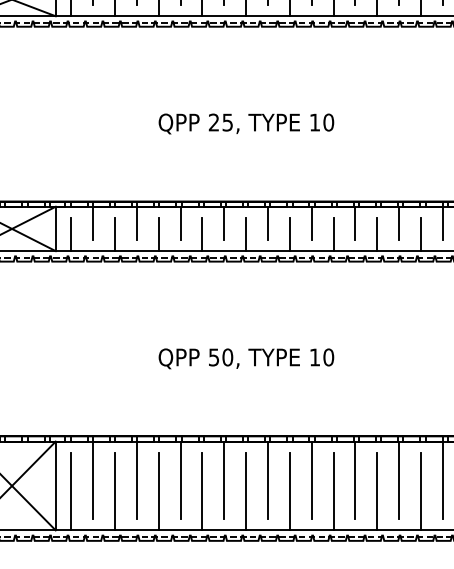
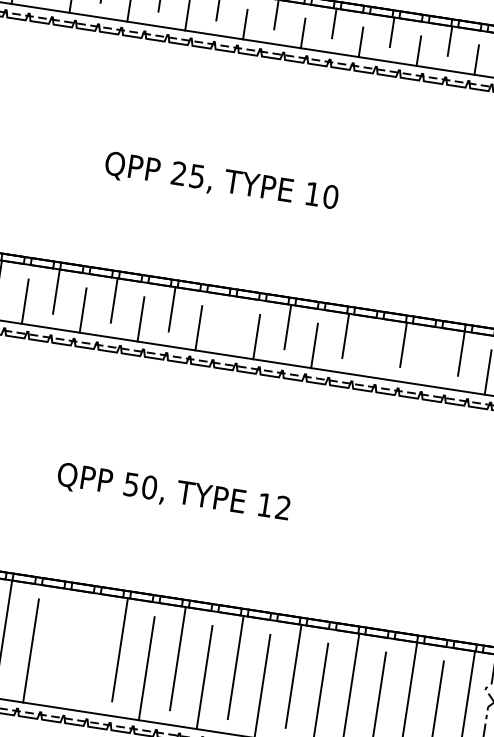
line: (267, 223) -> (229, 318), removed
line: (377, 234) -> (372, 355), removed
line: (420, 234) -> (429, 363), removed
text: (328, 357) -> (282, 507), 10 -> 12
line: (180, 480) -> (62, 640), removed
line: (202, 491) -> (88, 659), removed

